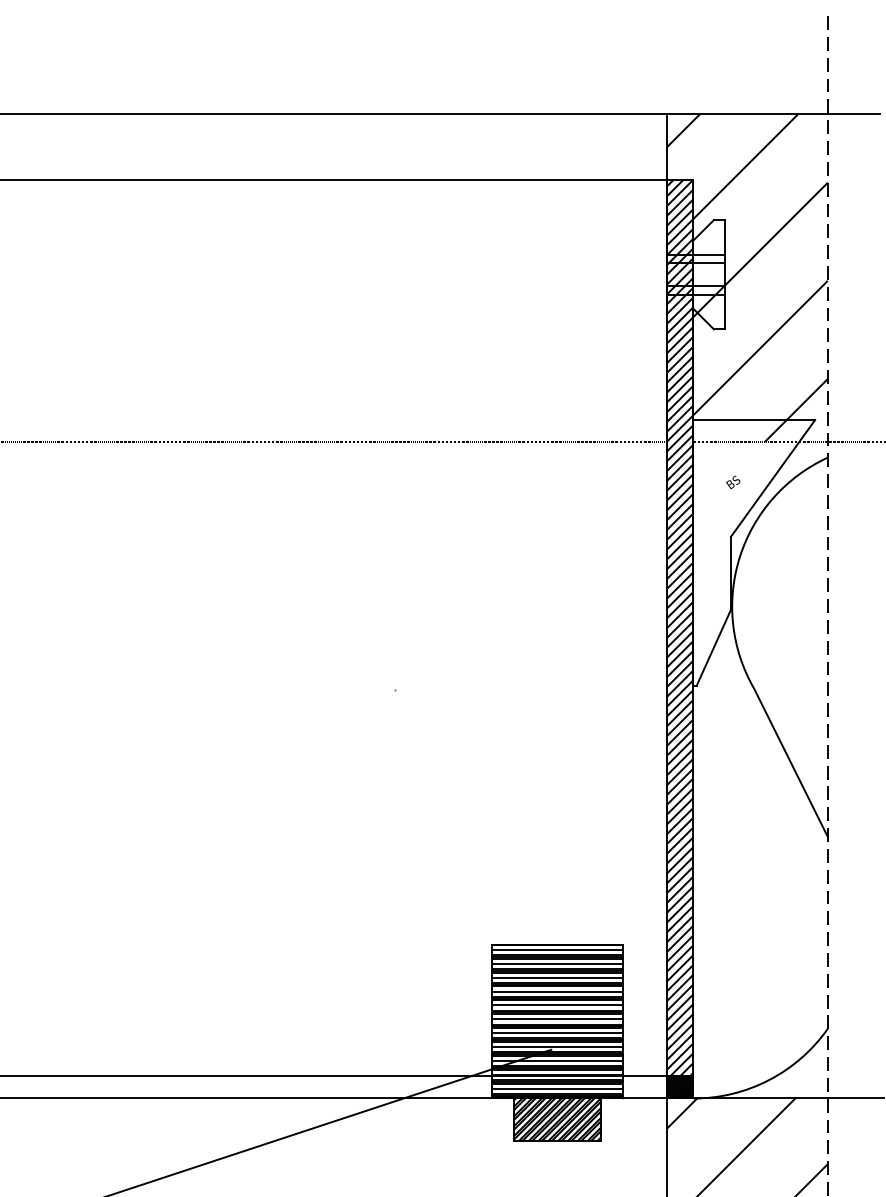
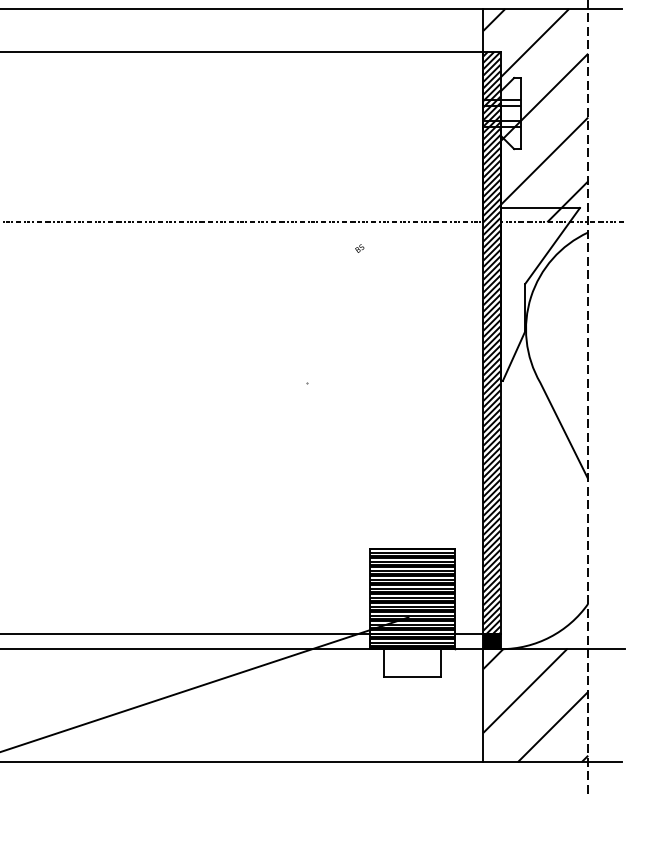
text: (732, 482) -> (359, 248), moved
hatch: (556, 1119) -> (411, 662), removed

